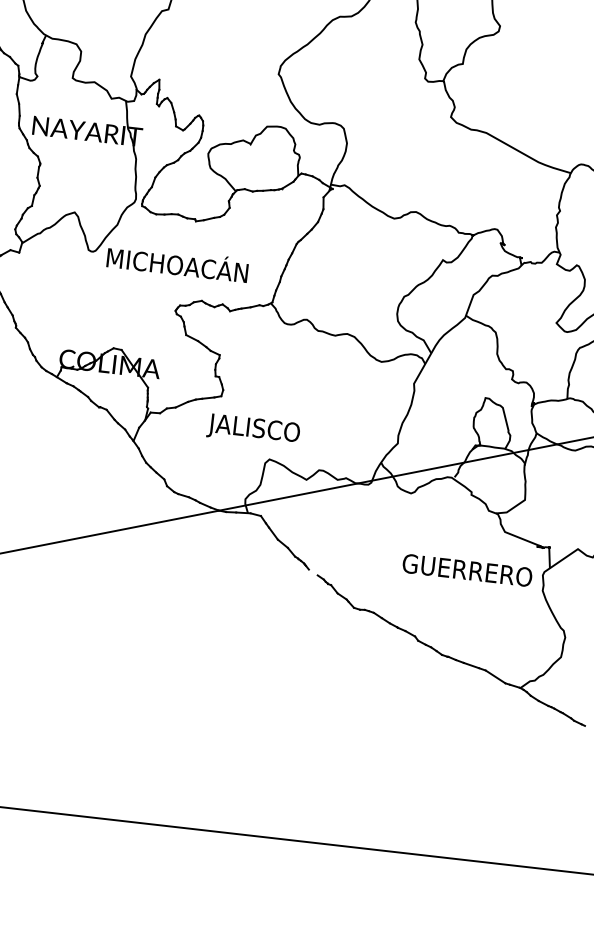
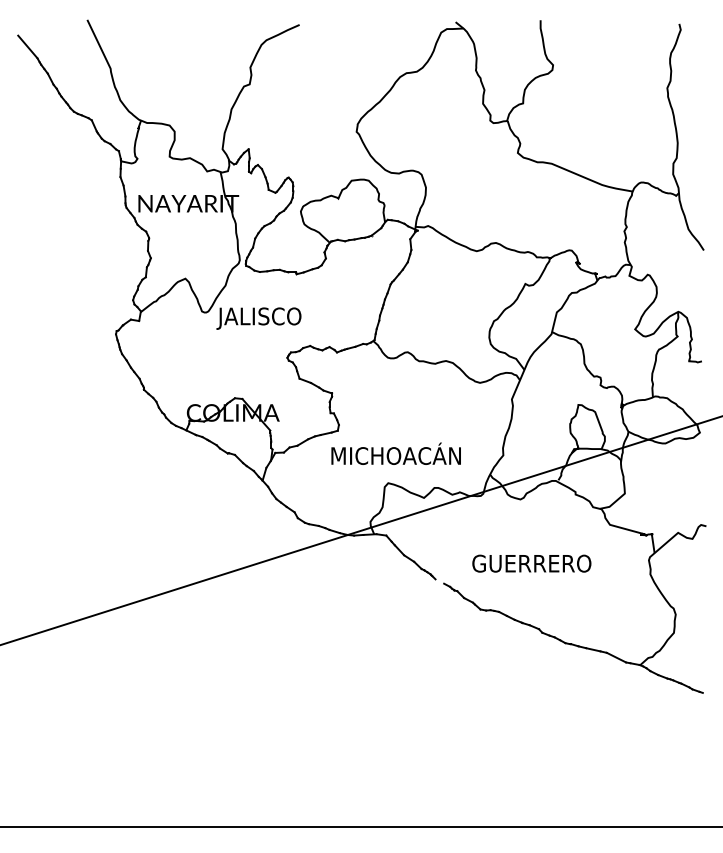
text: (175, 265) -> (282, 316), MICHOACÁN -> JALISCO
text: (279, 430) -> (394, 455), JALISCO -> MICHOACÁN
text: (467, 570) -> (531, 563), moved

